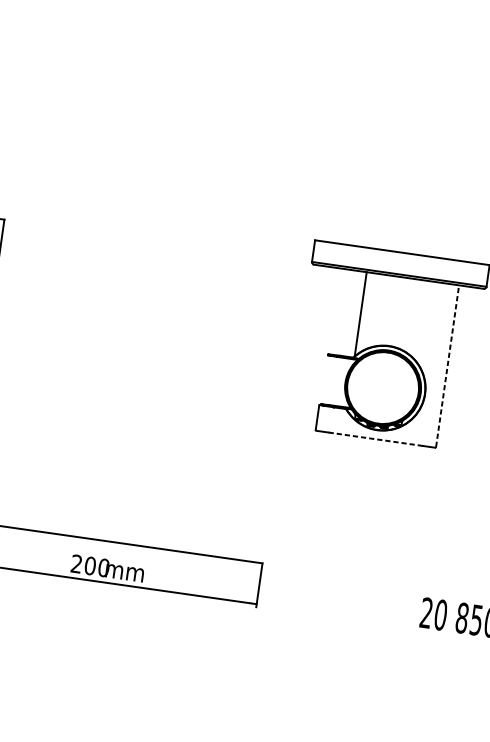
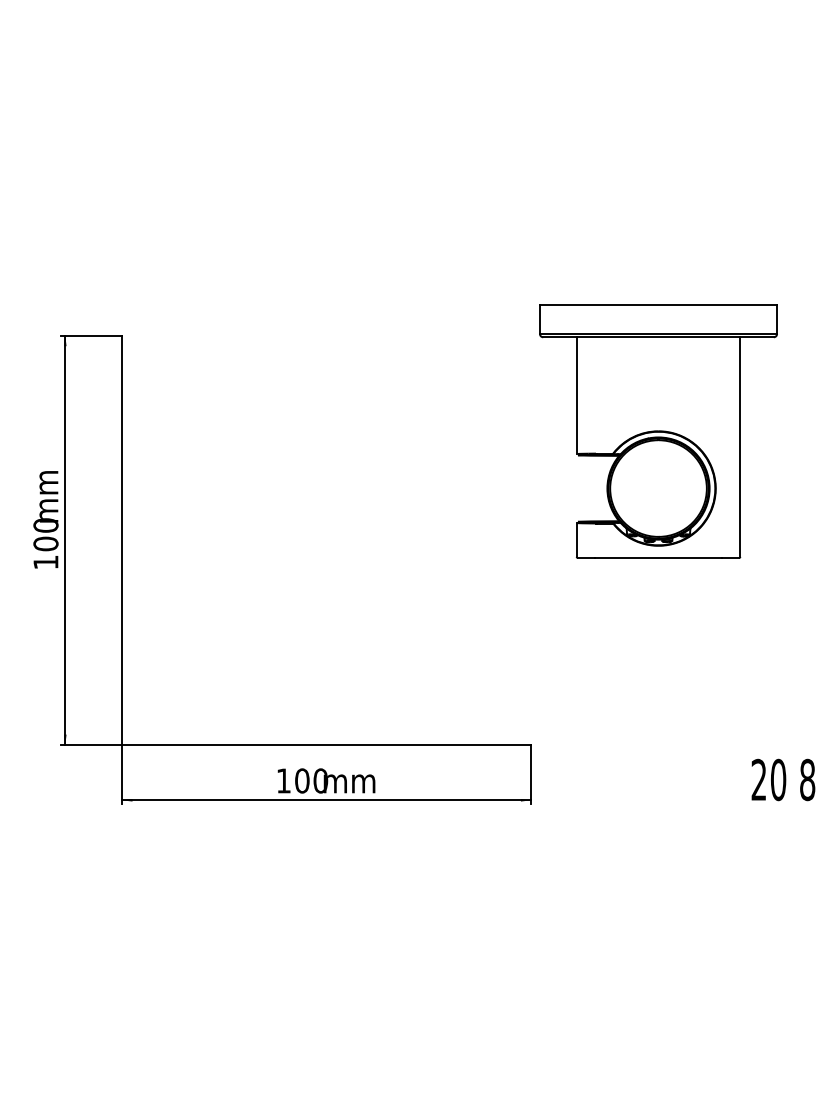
line: (360, 315) -> (576, 395), moved
line: (447, 366) -> (740, 447), dashed -> solid
line: (375, 439) -> (658, 558), dashed -> solid
text: (76, 563) -> (283, 780), 200 -> 100

